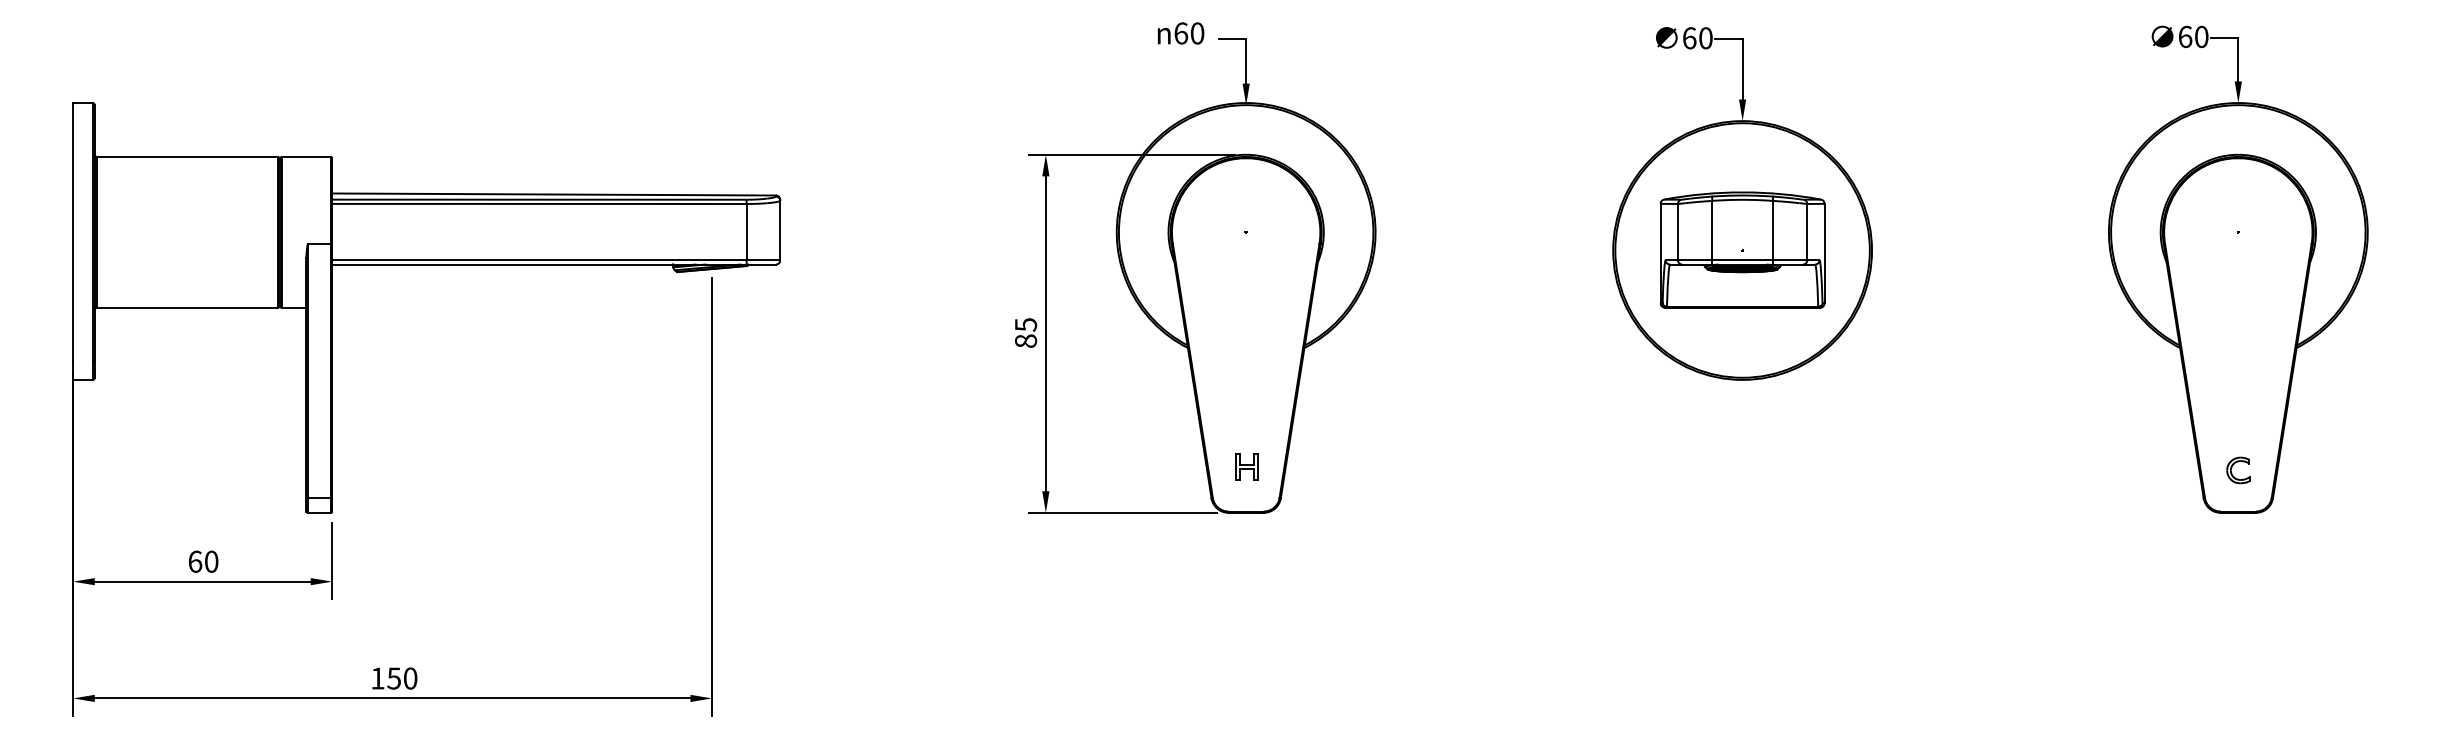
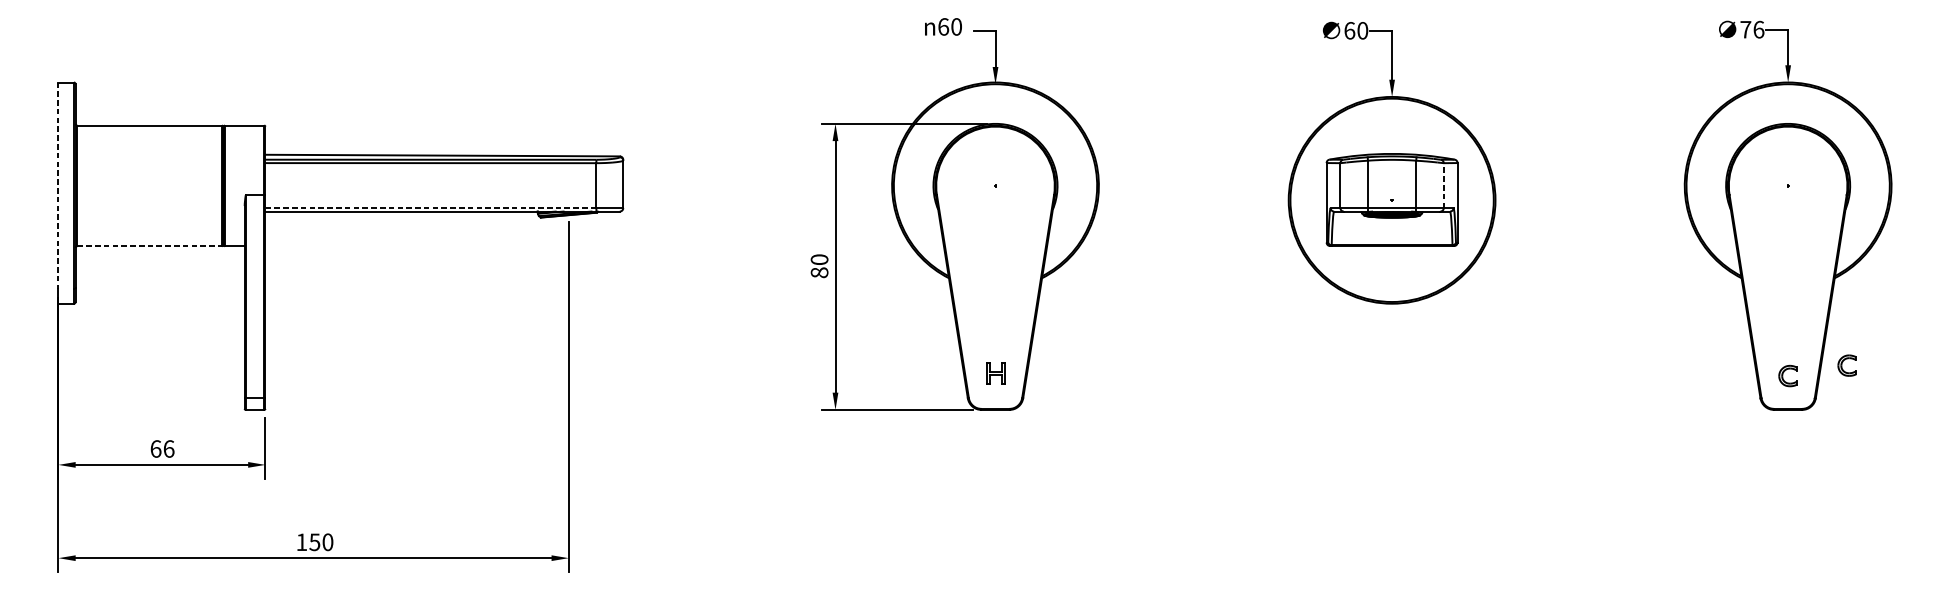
text: (2193, 36) -> (1752, 29), 60 -> 76
line: (1807, 231) -> (1443, 185), solid -> dashed
line: (73, 232) -> (58, 185), solid -> dashed
line: (538, 260) -> (430, 208), solid -> dashed
line: (187, 307) -> (149, 245), solid -> dashed
text: (1025, 324) -> (819, 259), 85 -> 80
part: (2306, 454) -> (1842, 363), added
text: (211, 561) -> (168, 448), 60 -> 66

